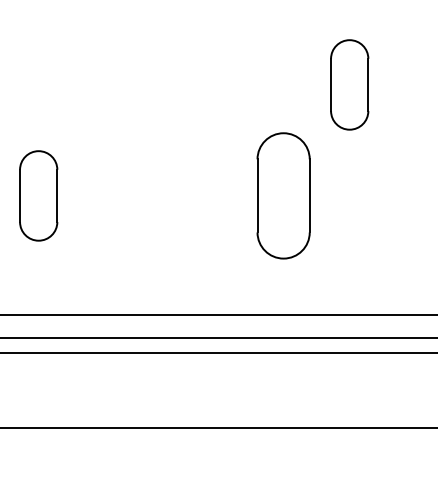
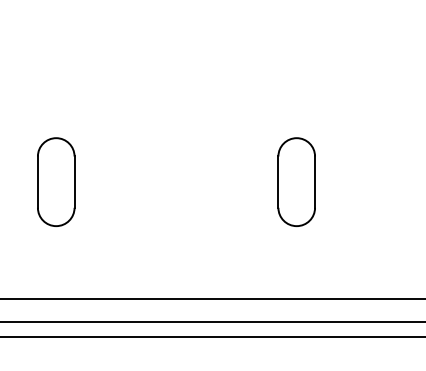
part: (349, 84) -> (361, 72), removed
part: (282, 195) -> (295, 181), size x0.71

